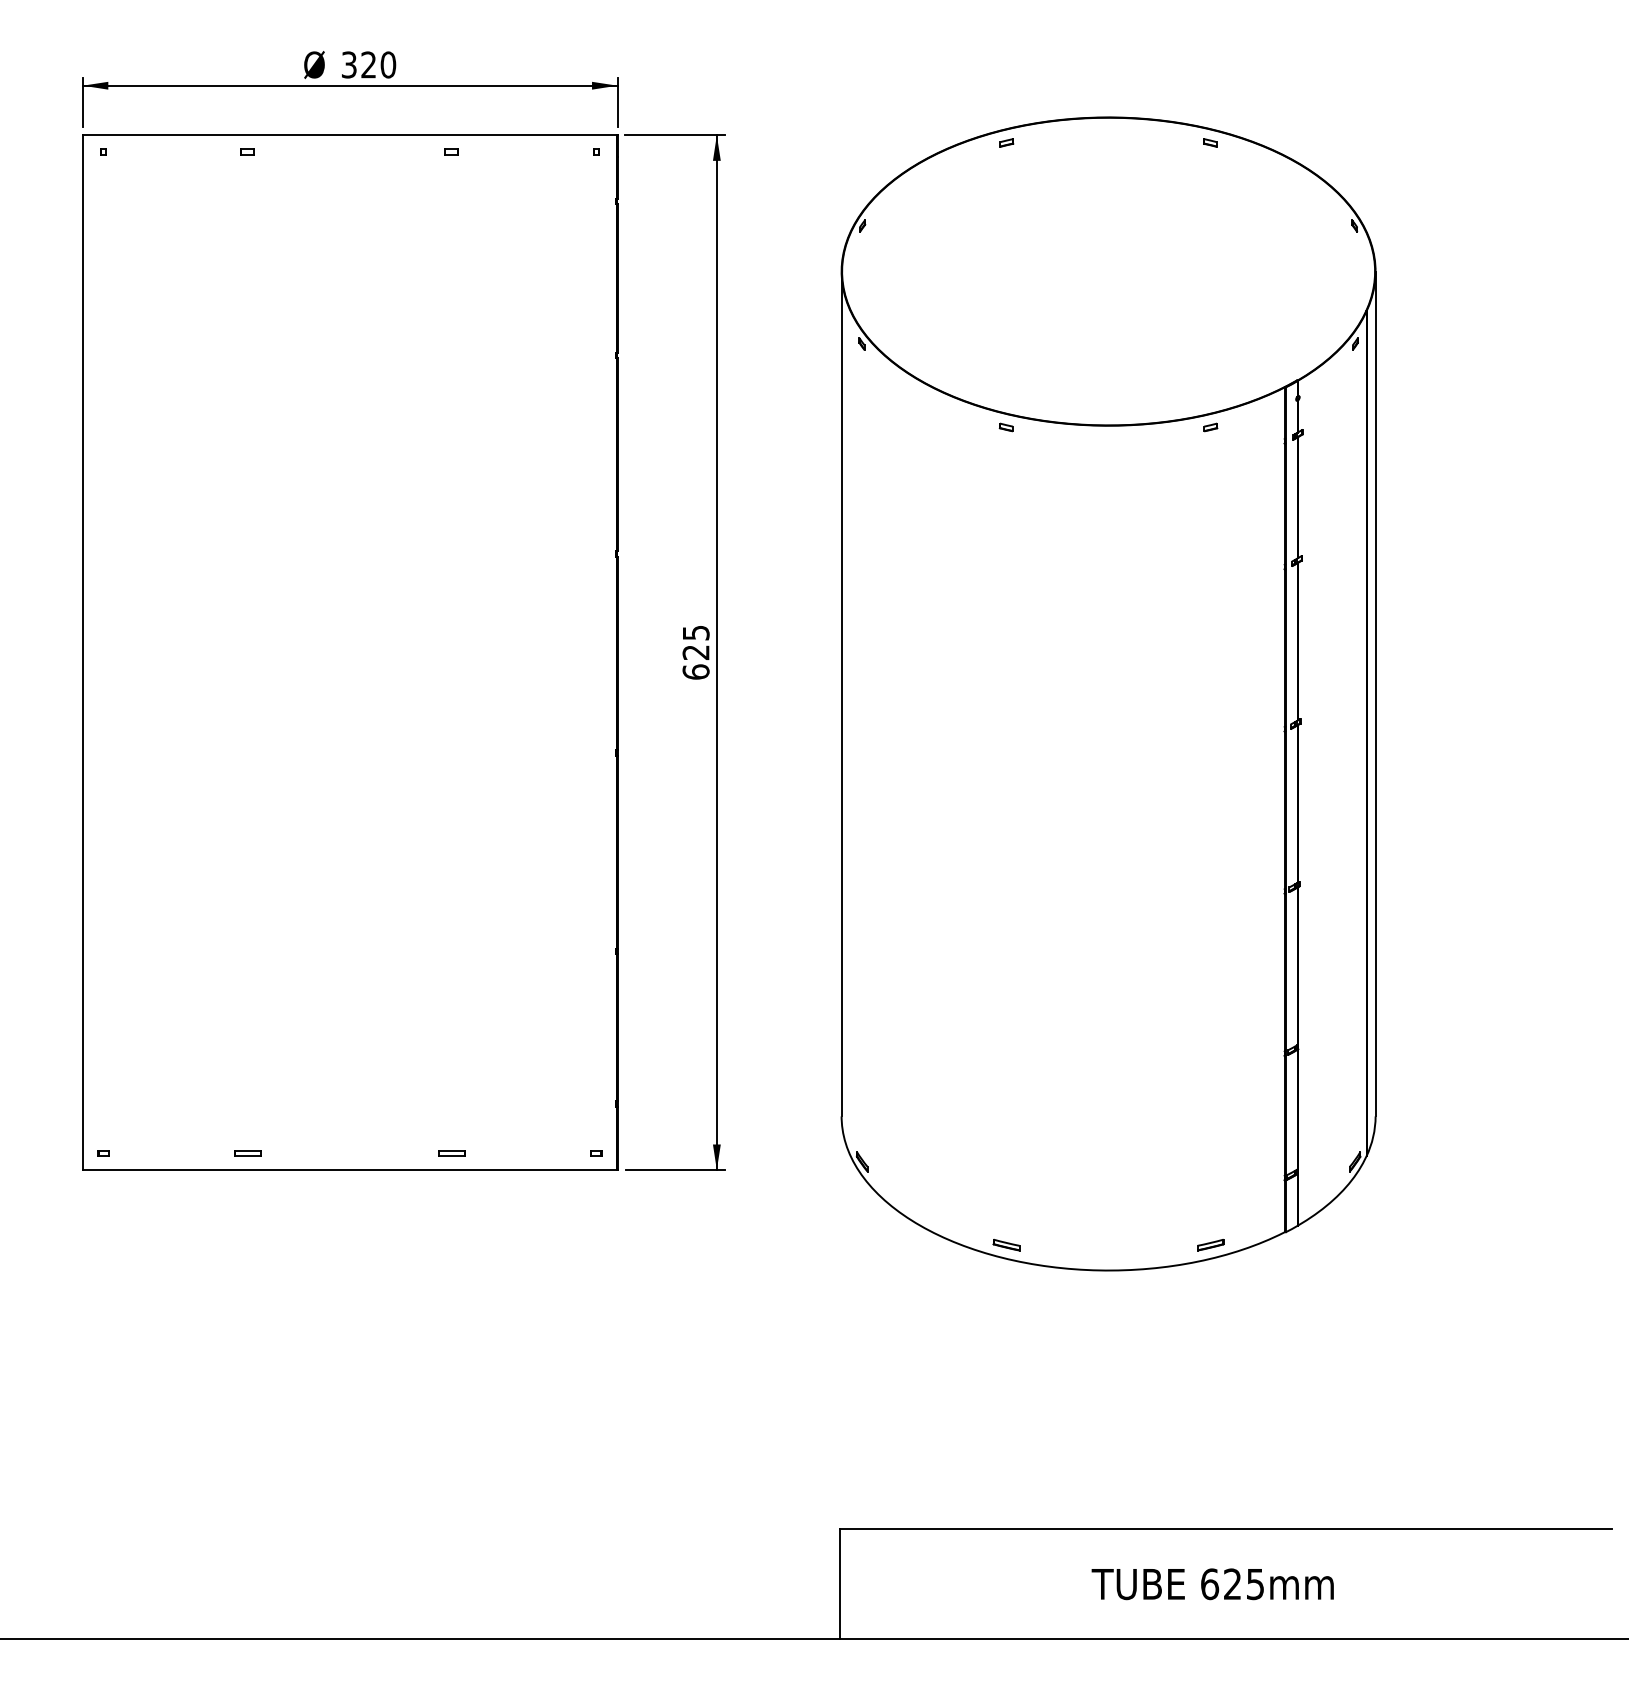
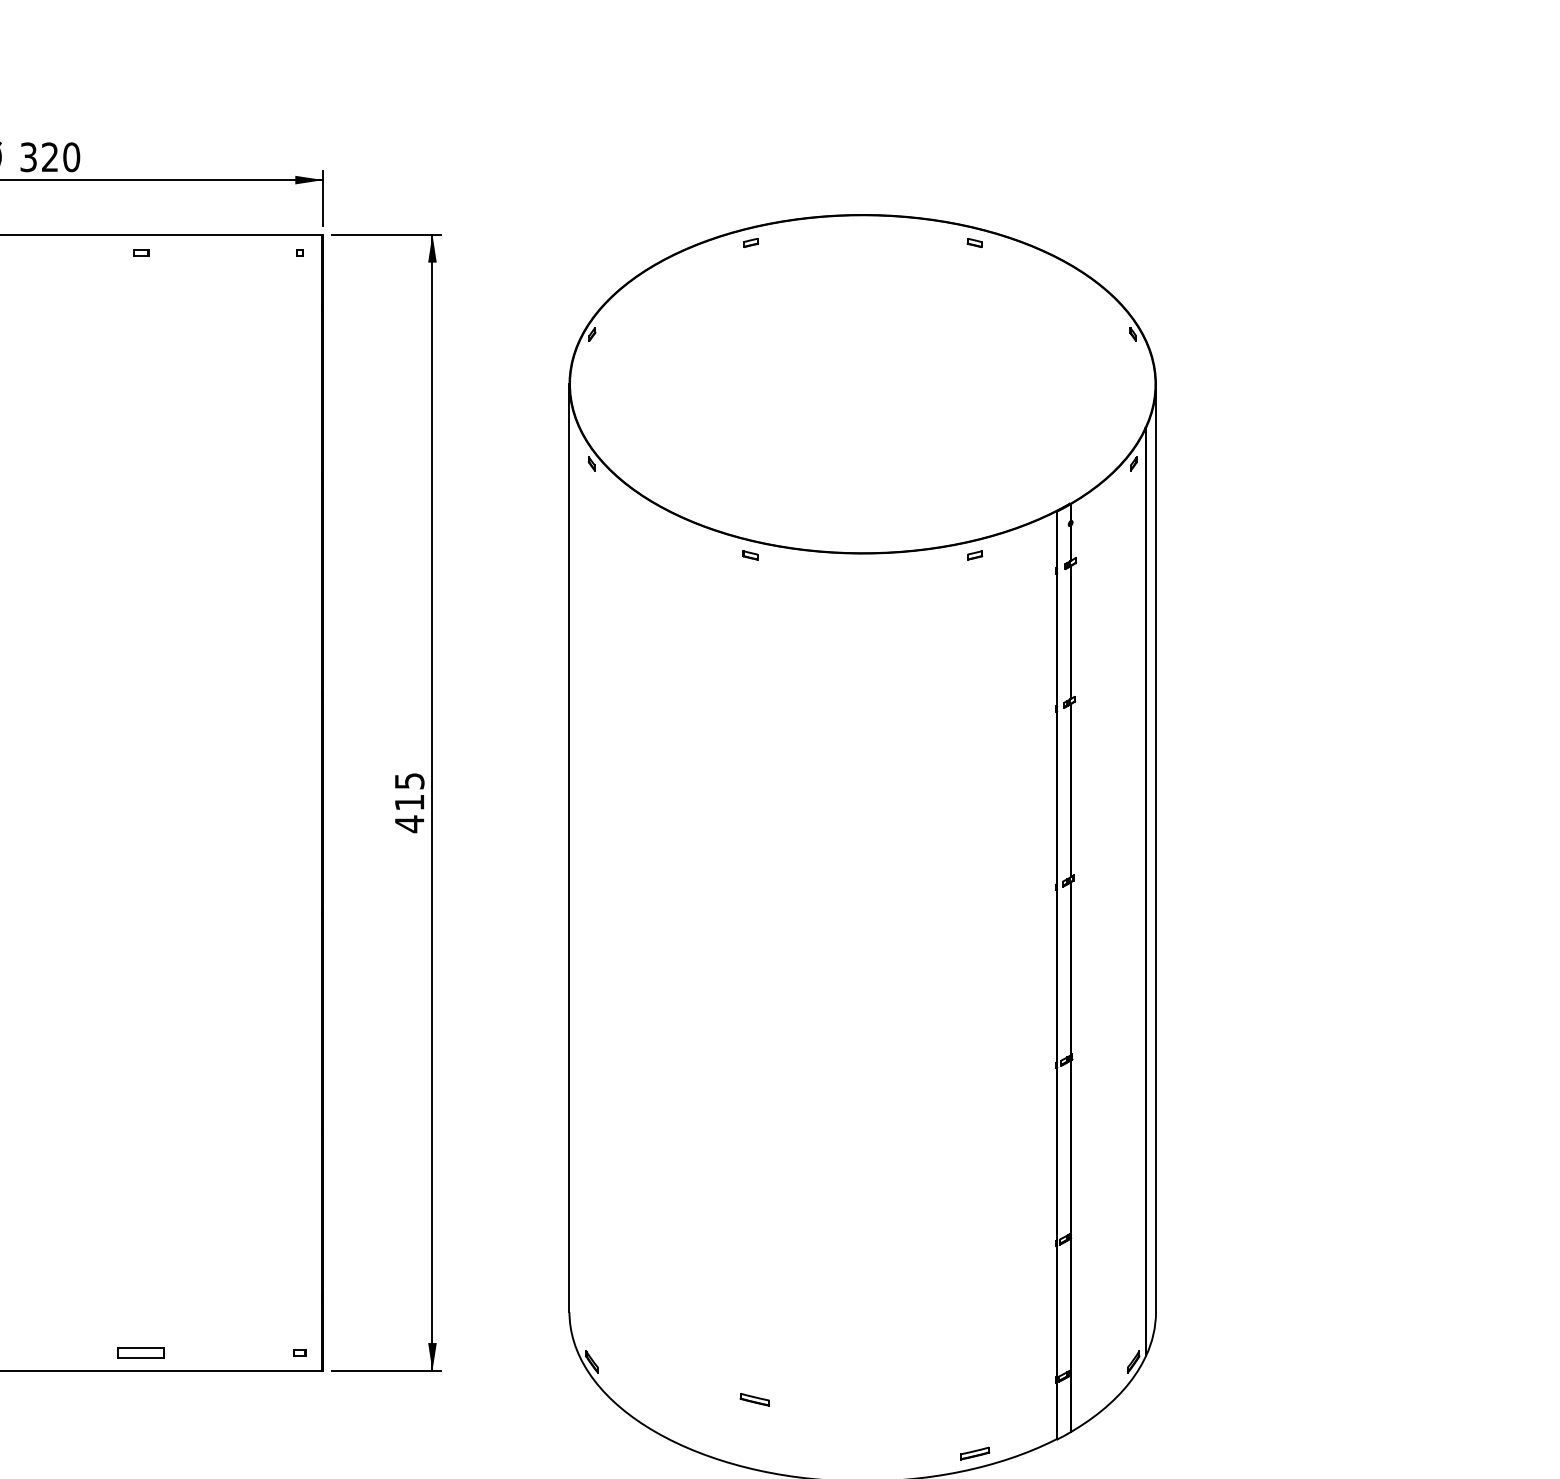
text: (695, 662) -> (408, 813), 625 -> 415
part: (451, 1153) -> (140, 1352), size x1.6
part: (1006, 1245) -> (754, 1400), moved

